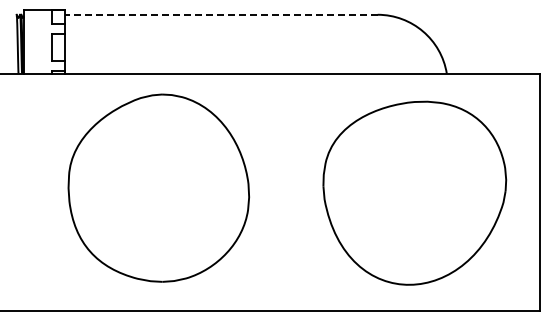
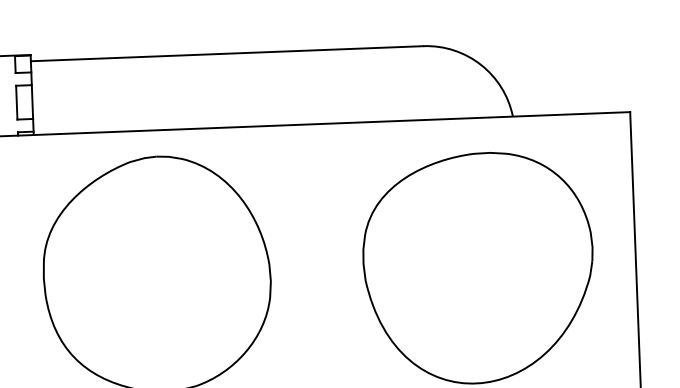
line: (220, 14) -> (226, 53), dashed -> solid

